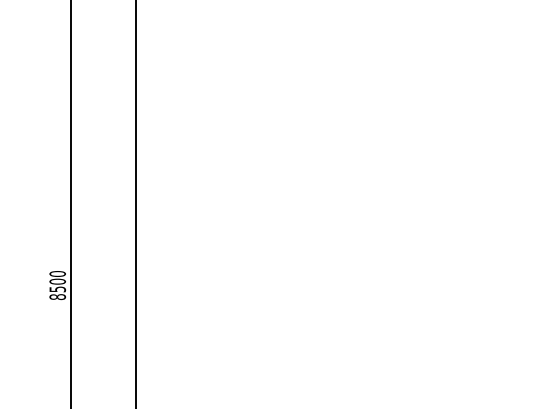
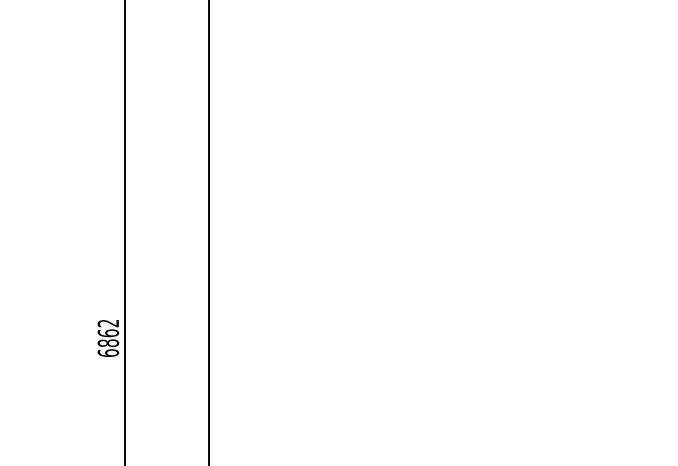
text: (57, 285) -> (108, 338), 8500 -> 6862

